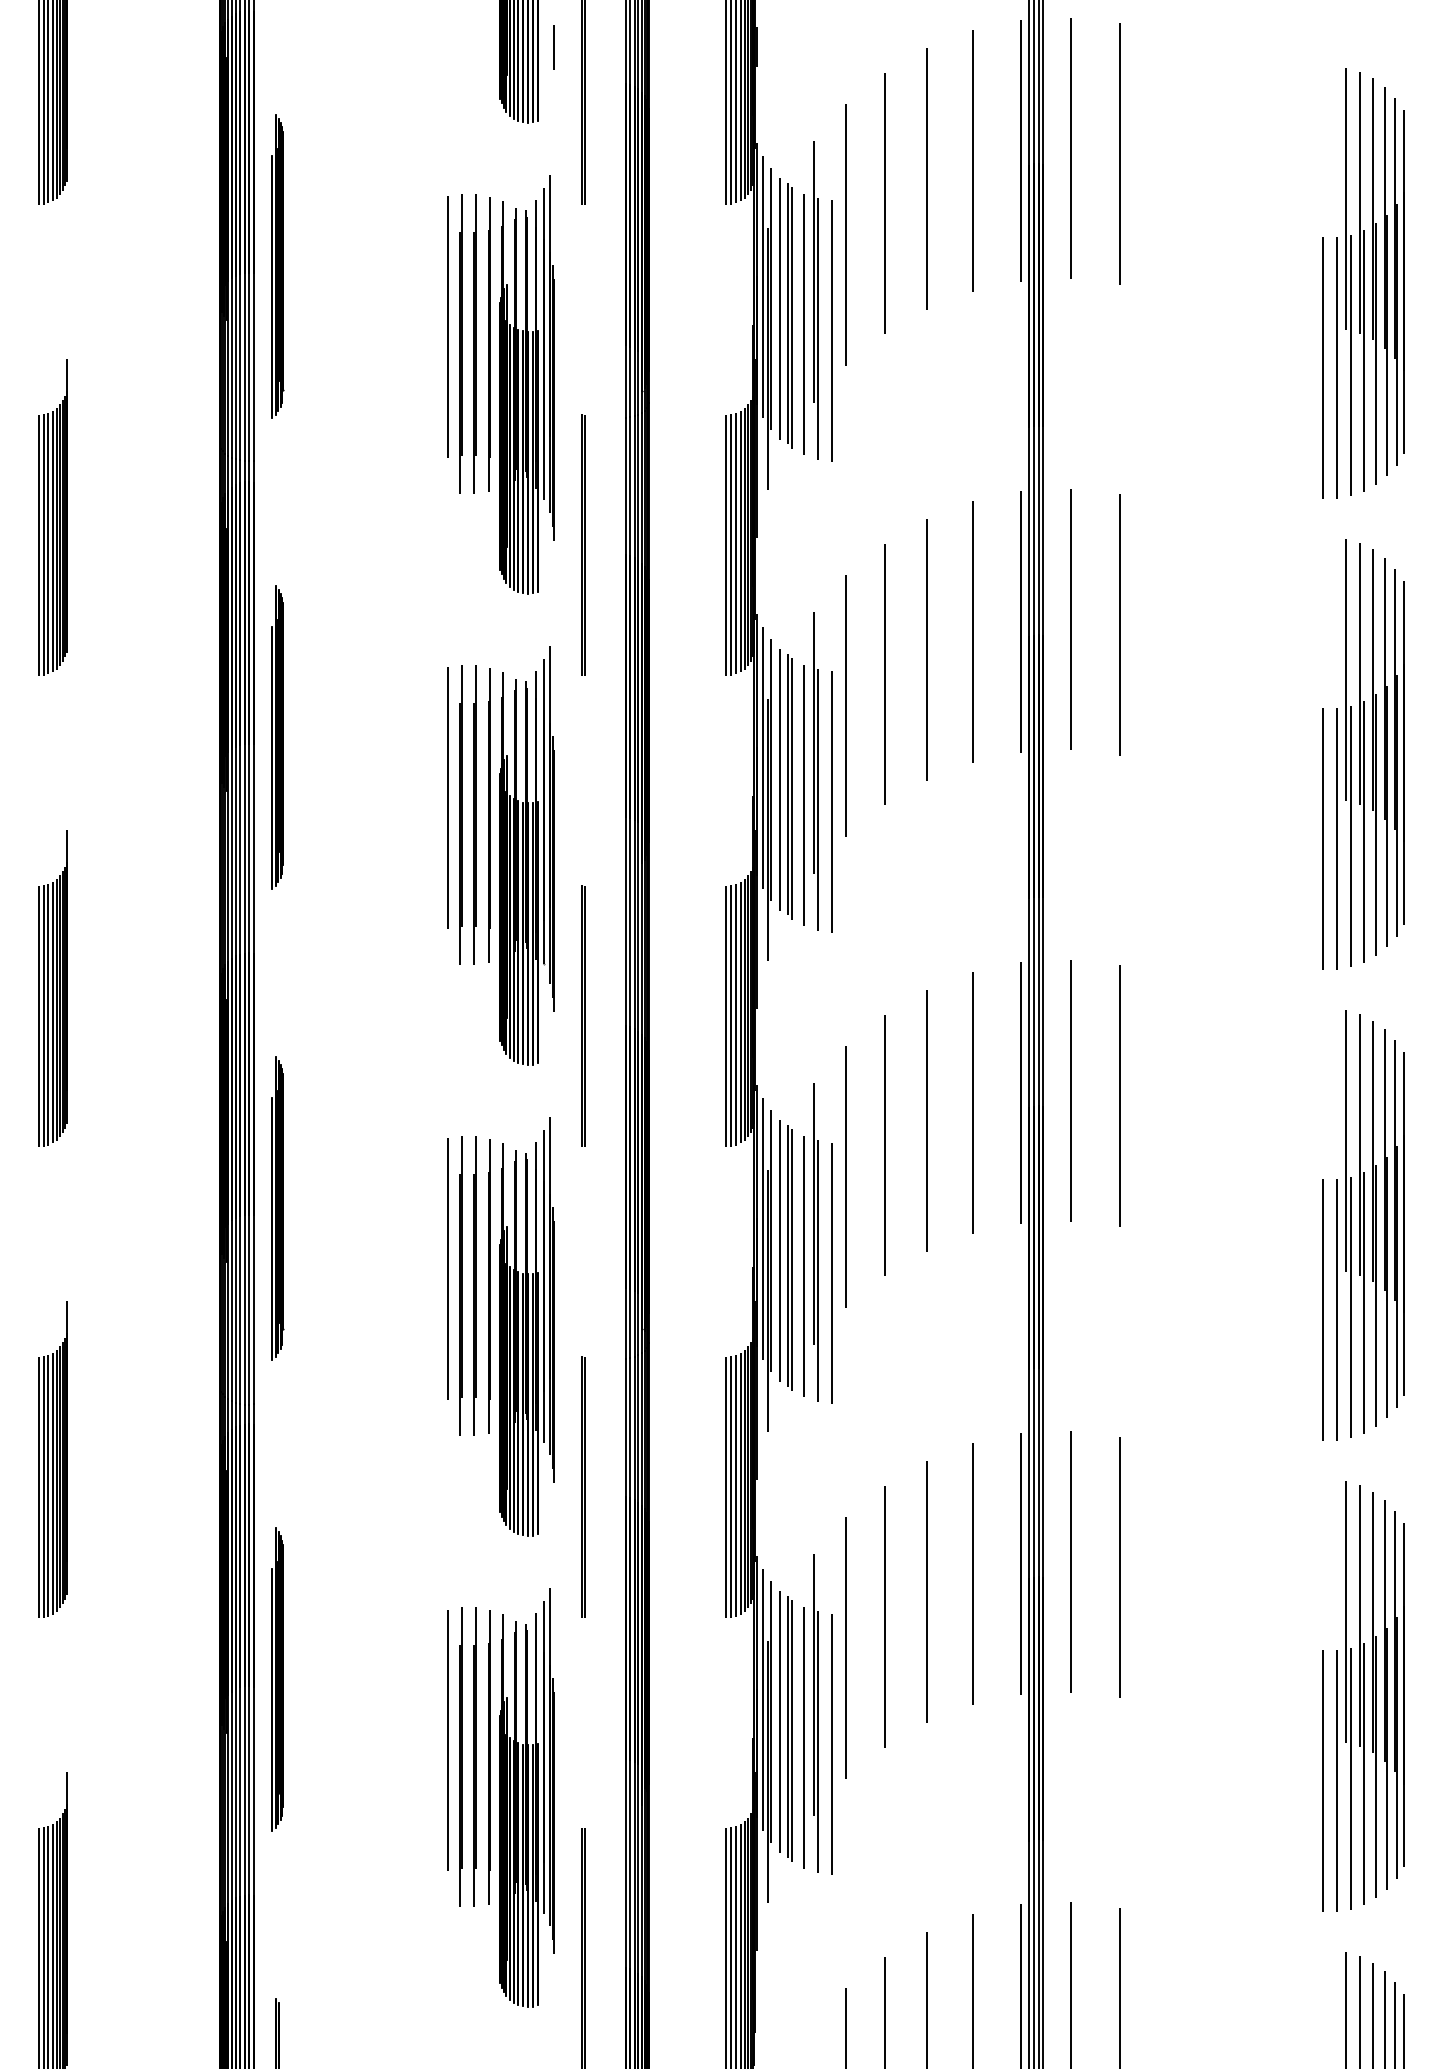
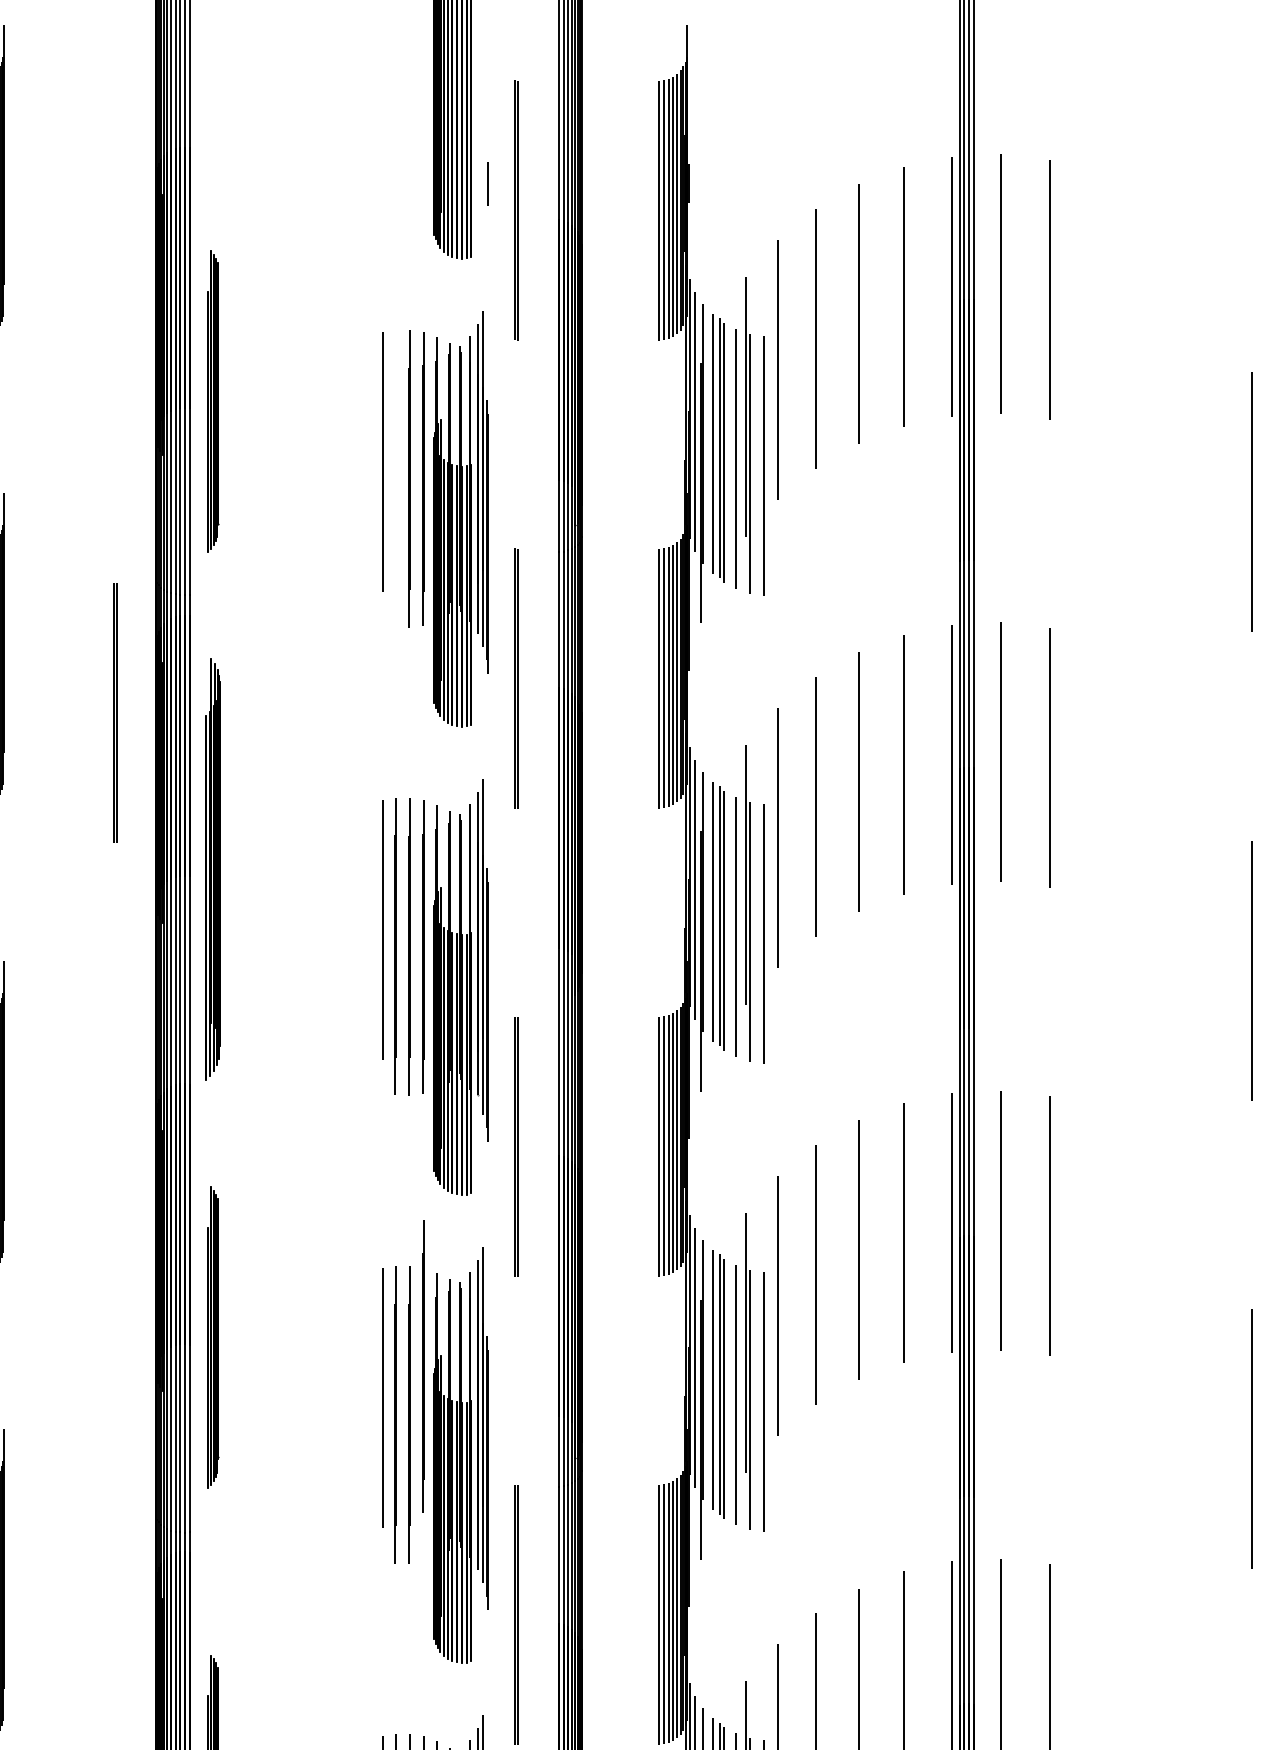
line: (460, 343) -> (394, 478), removed
line: (178, 579) -> (114, 712), added
part: (277, 737) -> (212, 869), size x1.4
line: (489, 1286) -> (423, 1366), moved

